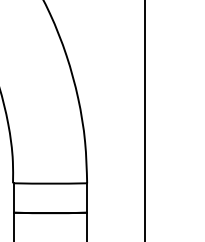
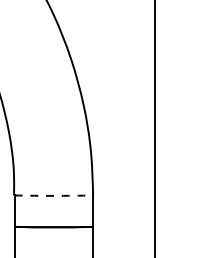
arc: (50, 183) -> (54, 195), solid -> dashed

